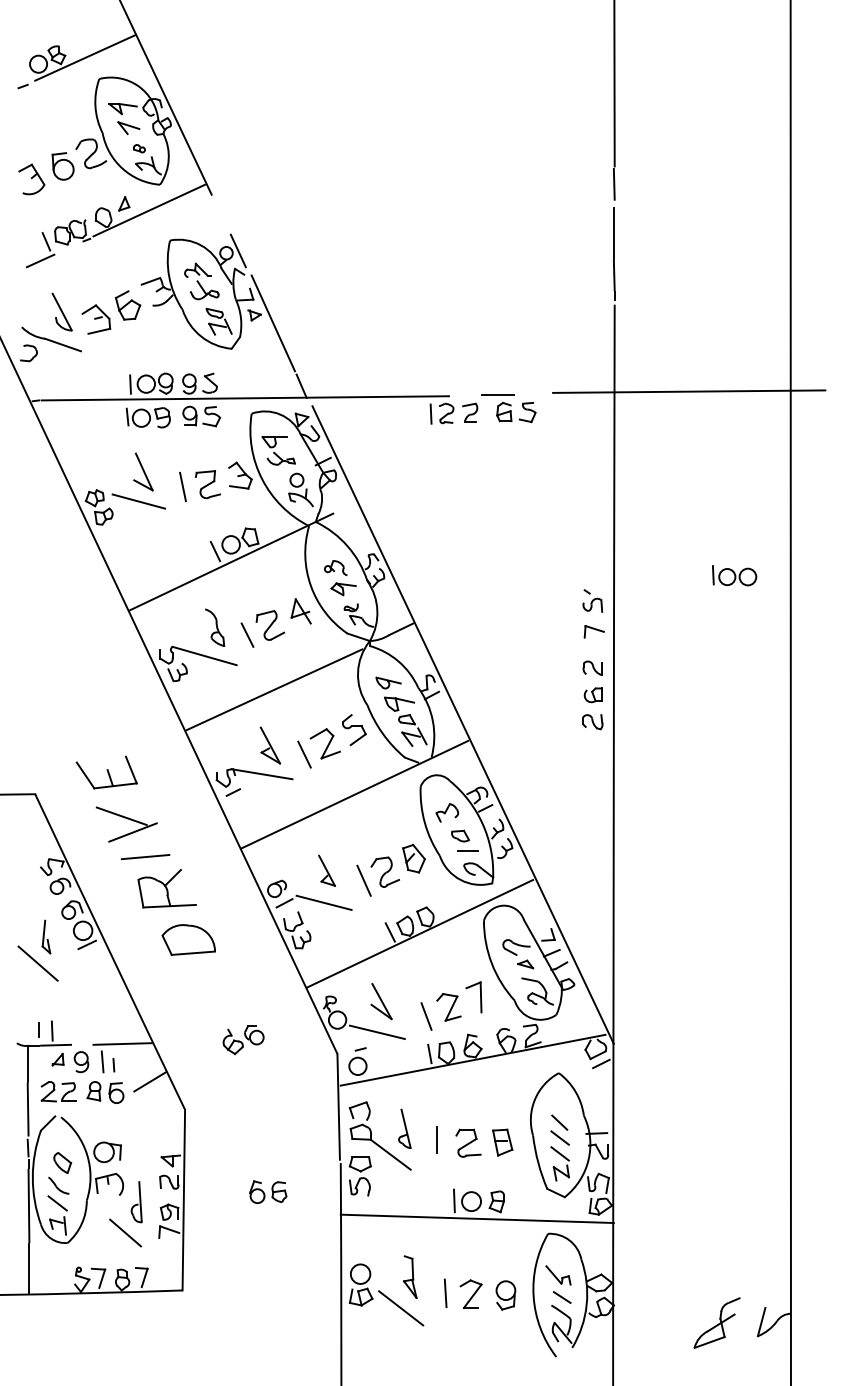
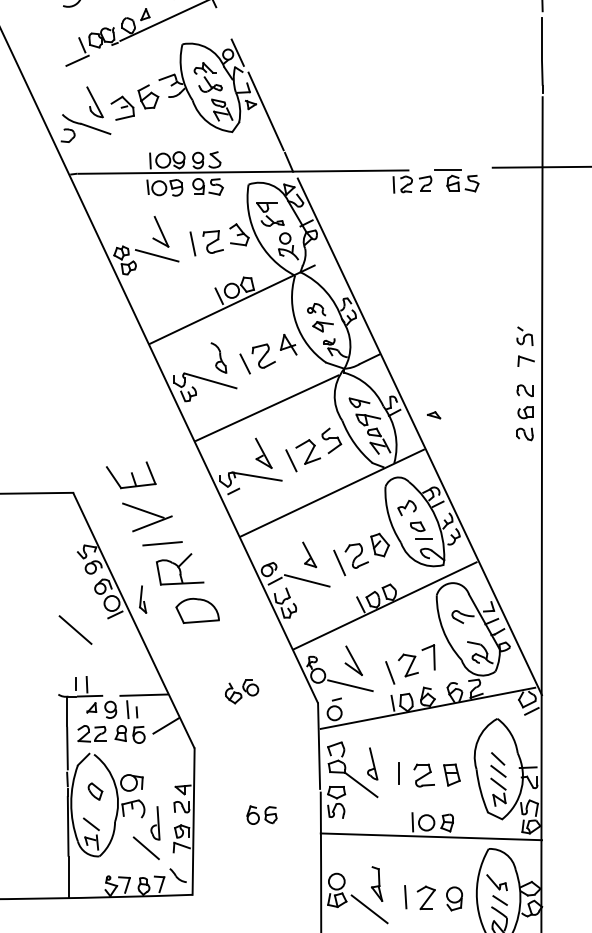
part: (46, 936) -> (143, 599), moved
part: (525, 964) -> (433, 415), moved
part: (58, 1185) -> (177, 875), moved

